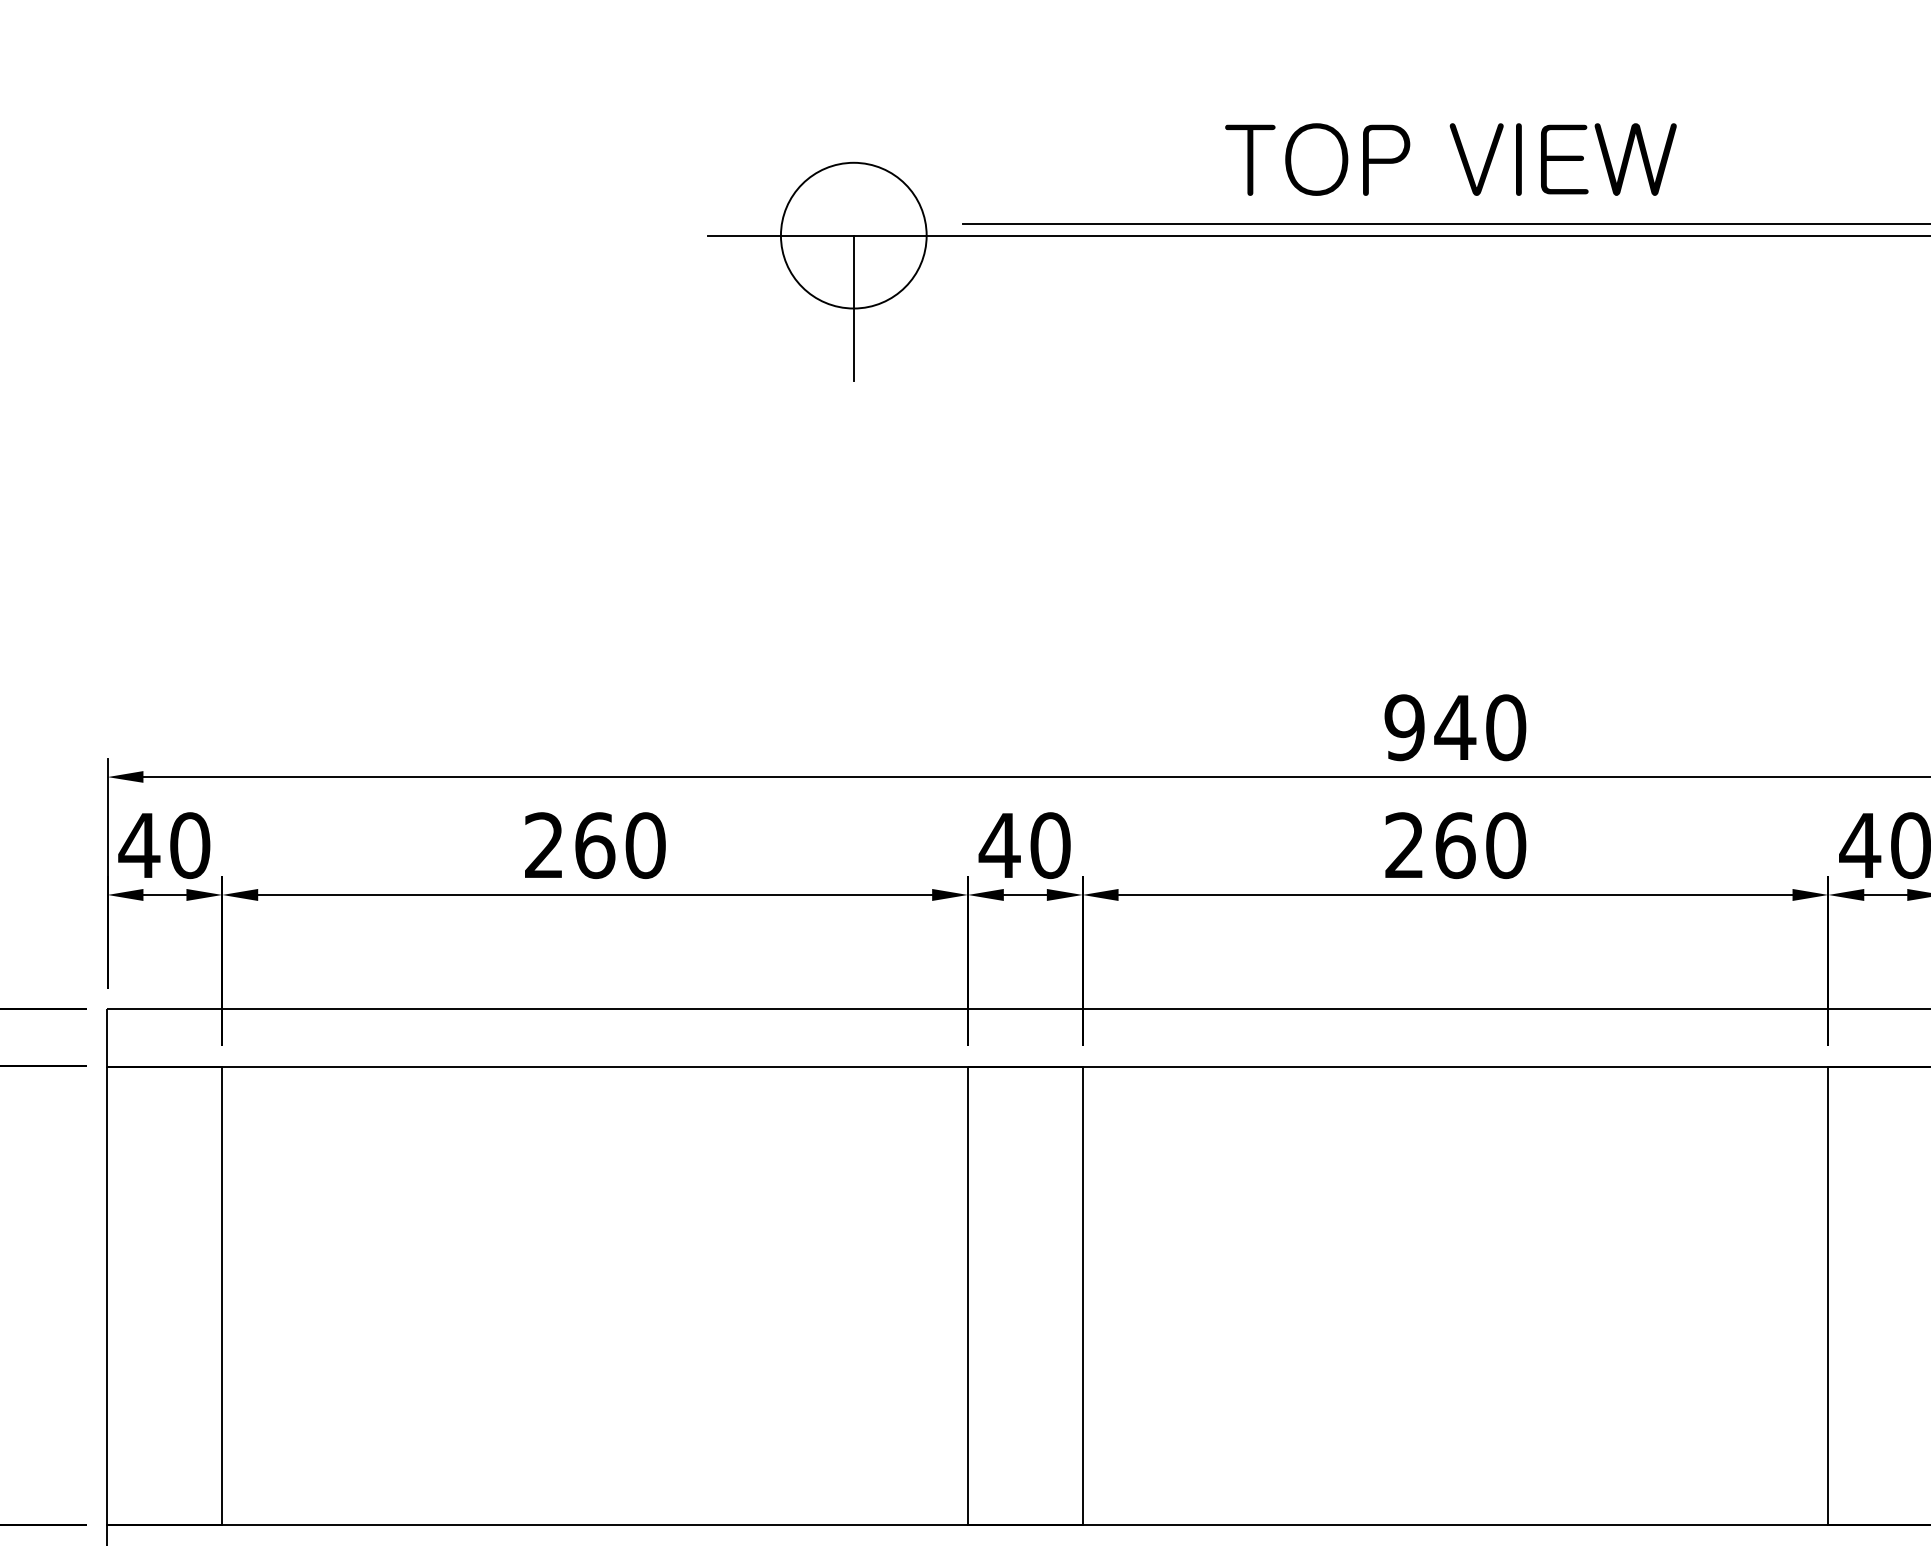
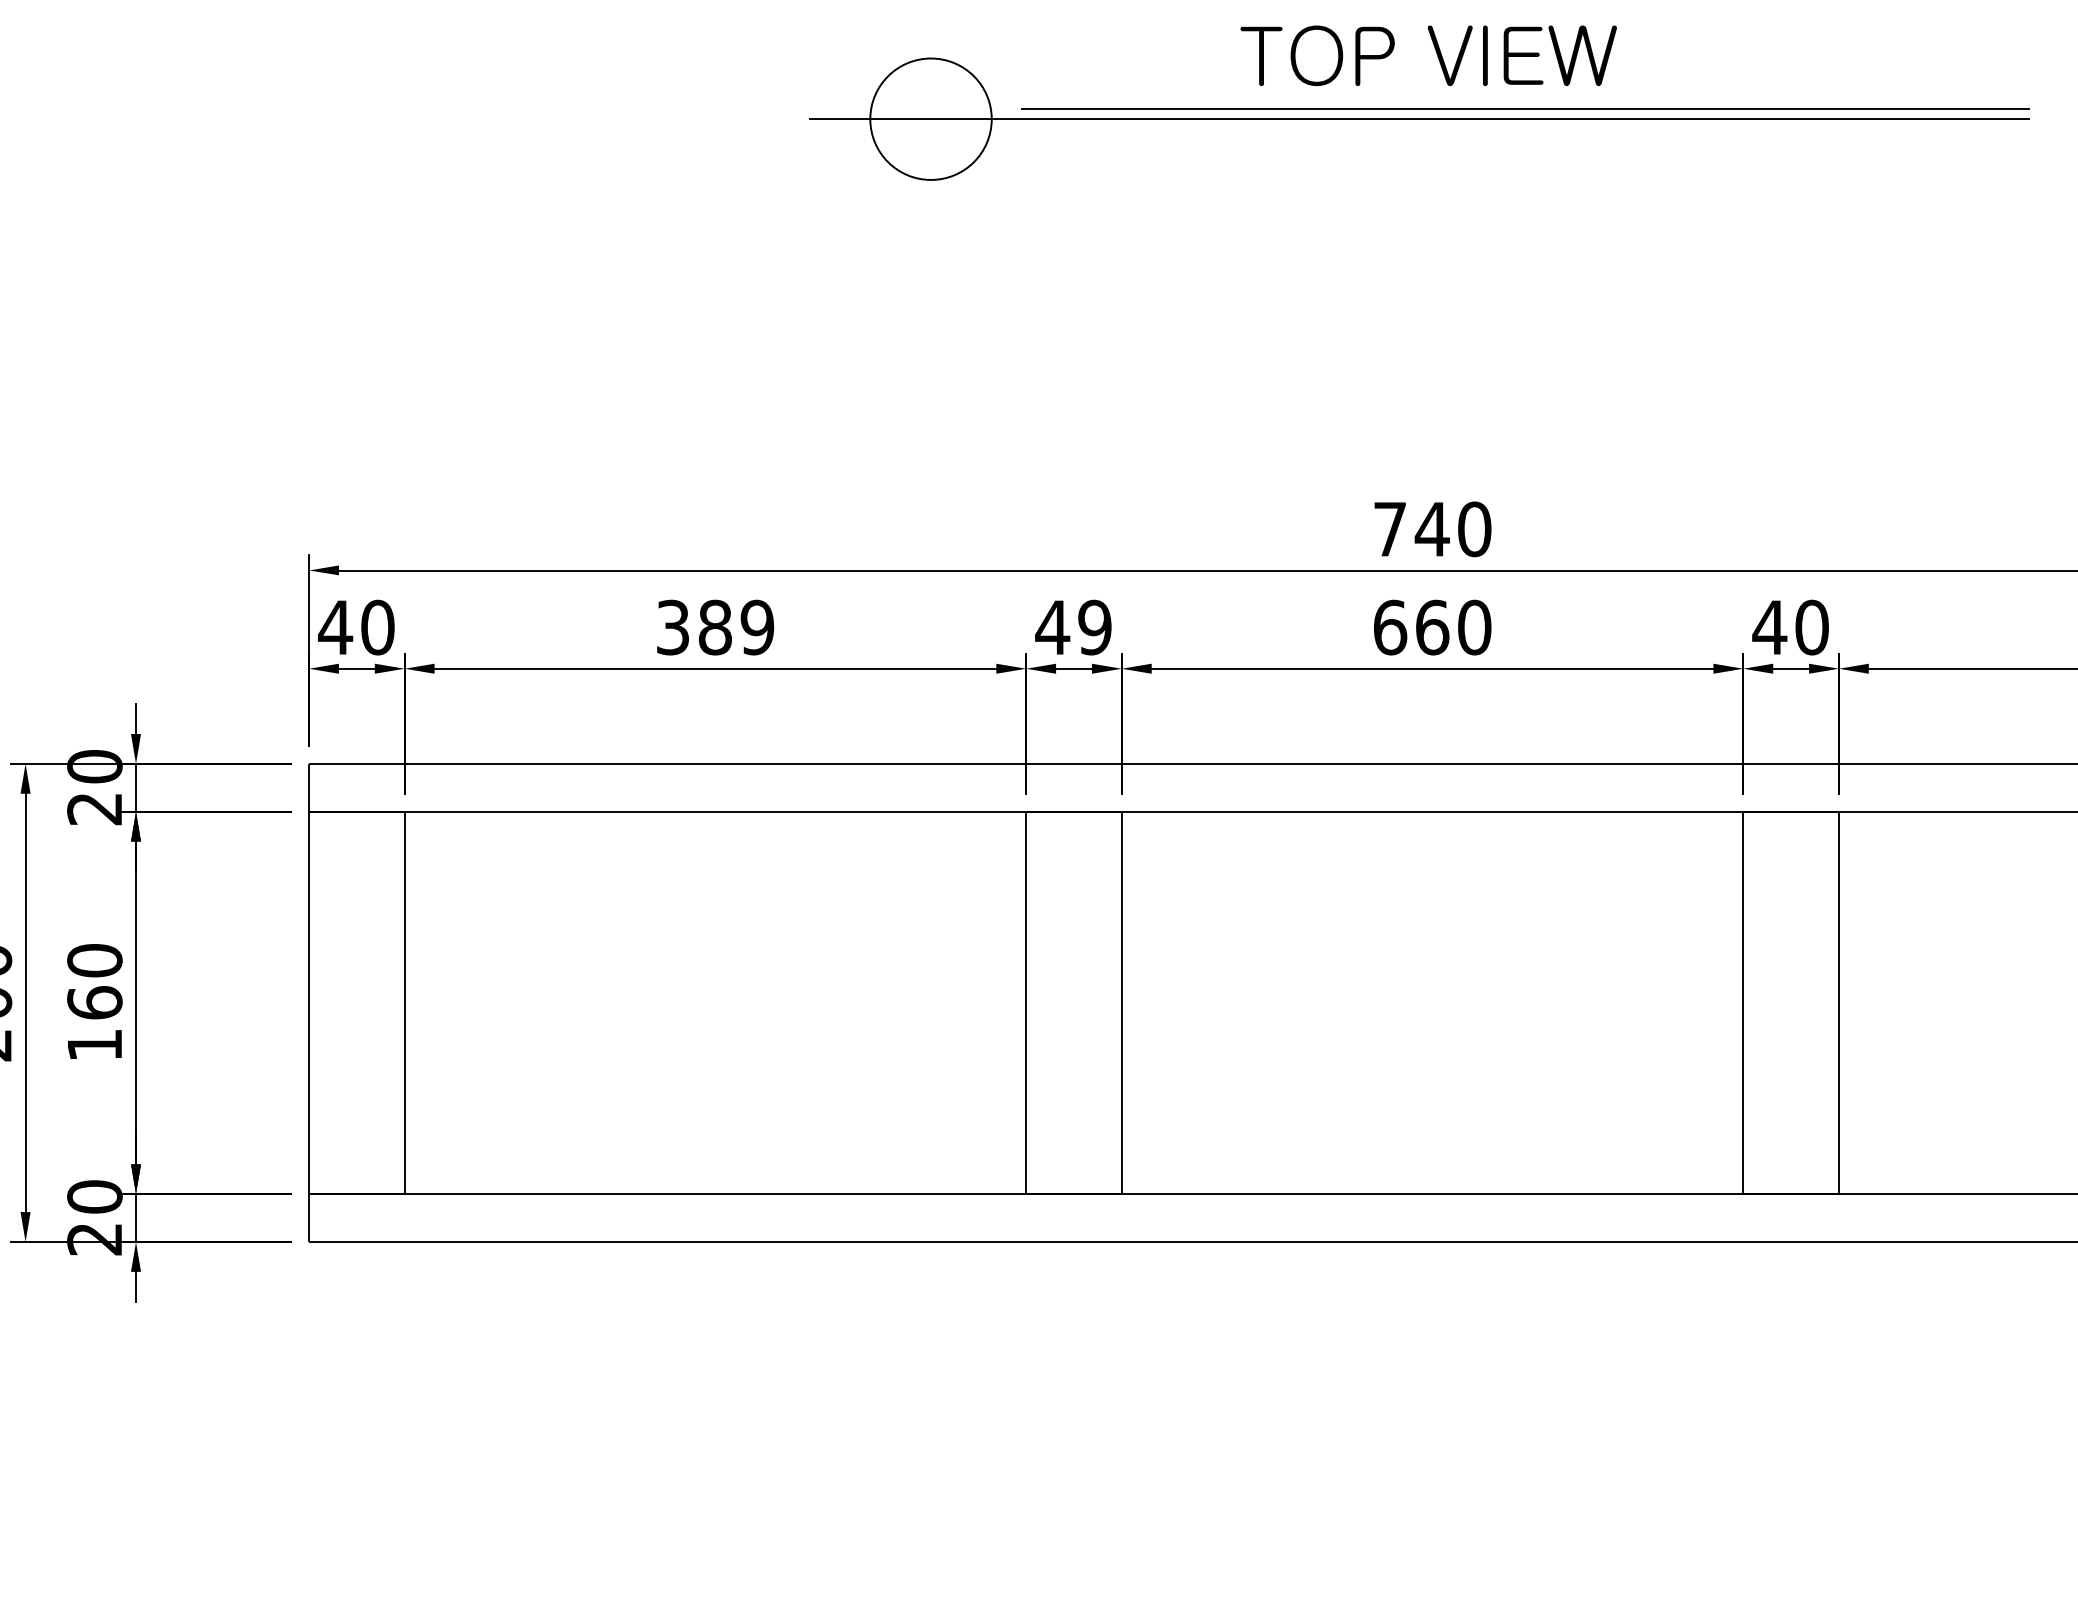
line: (854, 307) -> (931, 179), removed
text: (1403, 727) -> (1389, 529), 940 -> 740
text: (595, 845) -> (715, 627), 260 -> 389
text: (1049, 845) -> (1094, 627), 40 -> 49
text: (1405, 845) -> (1390, 627), 260 -> 660

